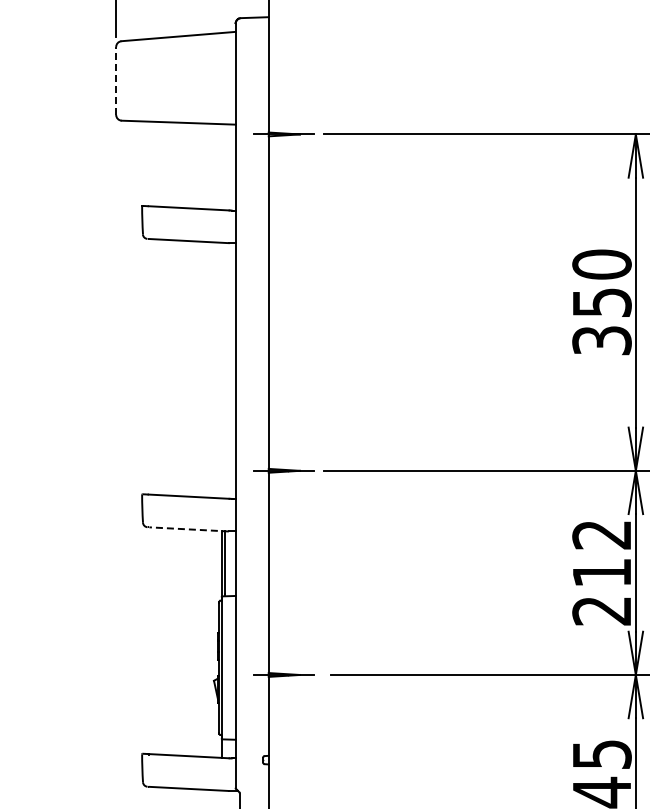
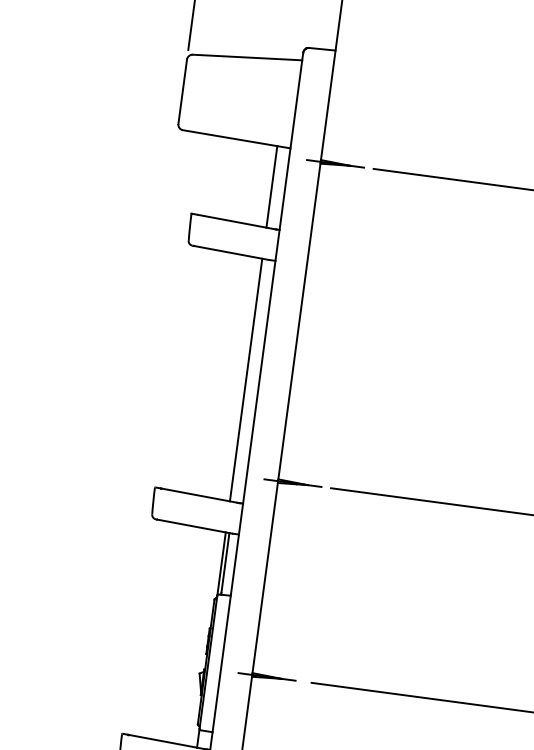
line: (116, 80) -> (183, 91), dashed -> solid
line: (221, 167) -> (271, 187), added
line: (221, 370) -> (246, 379), added
line: (189, 529) -> (195, 526), dashed -> solid

